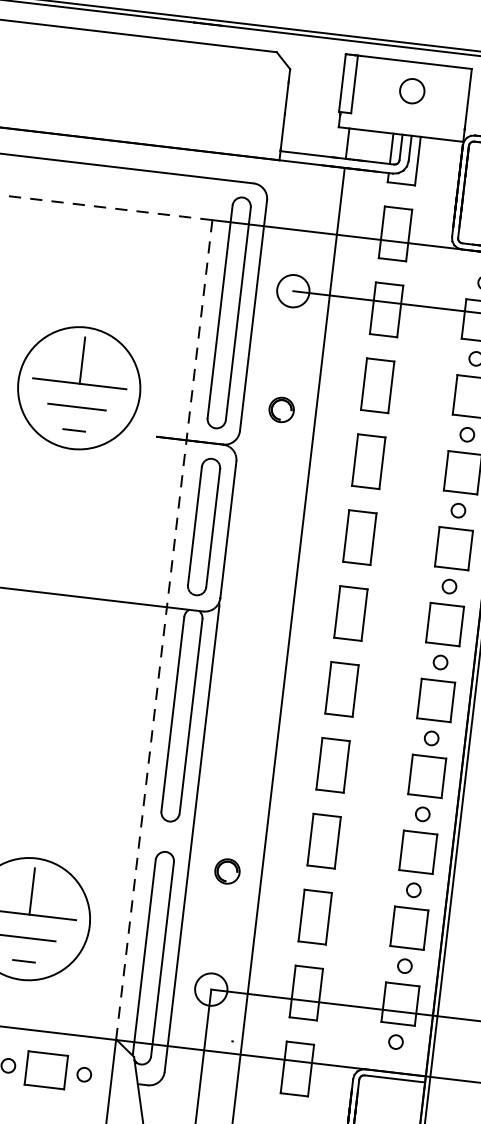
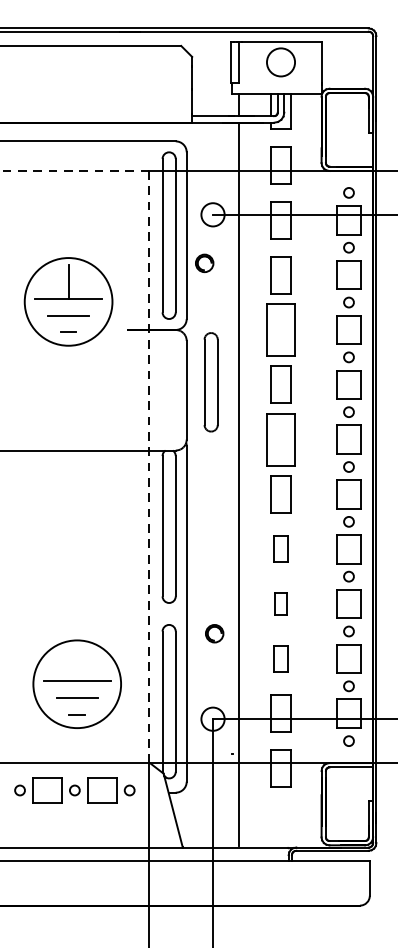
circle: (411, 91) -> (280, 62), size x1.6
part: (281, 408) -> (204, 262), moved
part: (368, 460) -> (280, 329), size x1.4
part: (203, 527) -> (210, 382), moved
part: (350, 613) -> (280, 439), size x1.4
part: (332, 765) -> (280, 549), size x0.7
part: (323, 840) -> (280, 603), size x0.6
line: (32, 891) -> (77, 664), removed
part: (314, 916) -> (280, 658), size x0.7

